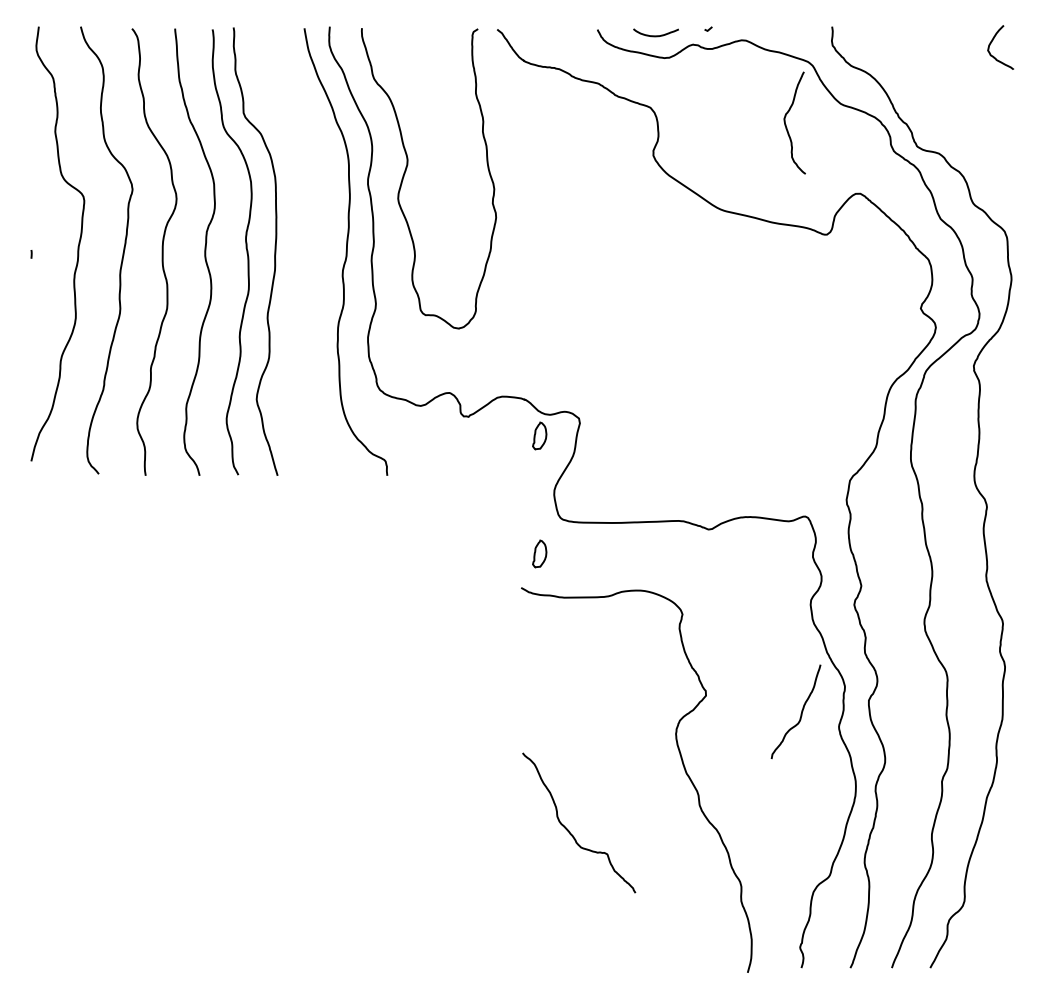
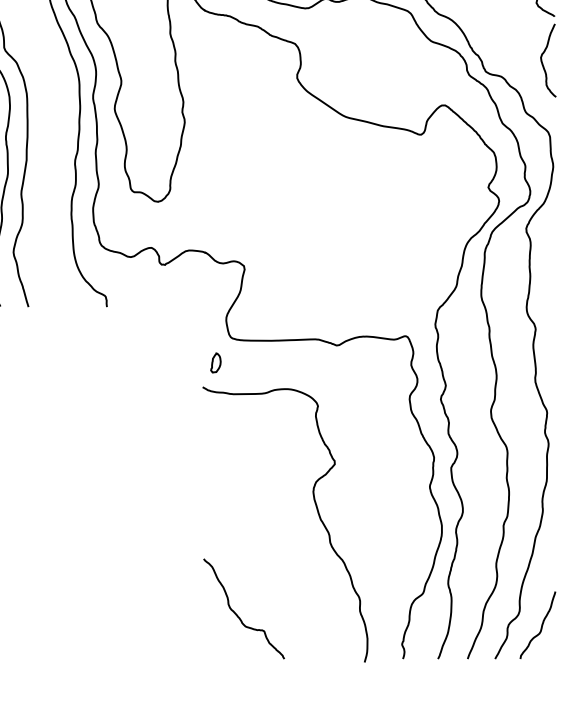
curve: (786, 124) -> (542, 61), moved
part: (539, 435) -> (215, 278), removed
curve: (800, 713) -> (541, 626), moved
curve: (569, 830) -> (237, 614), moved

